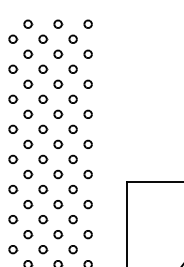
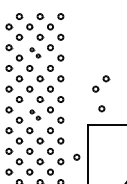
part: (51, 76) -> (35, 52), size x0.6
part: (147, 121) -> (101, 83), added
part: (147, 157) -> (101, 108), added
part: (51, 166) -> (35, 114), size x0.6
part: (110, 226) -> (76, 156), added

